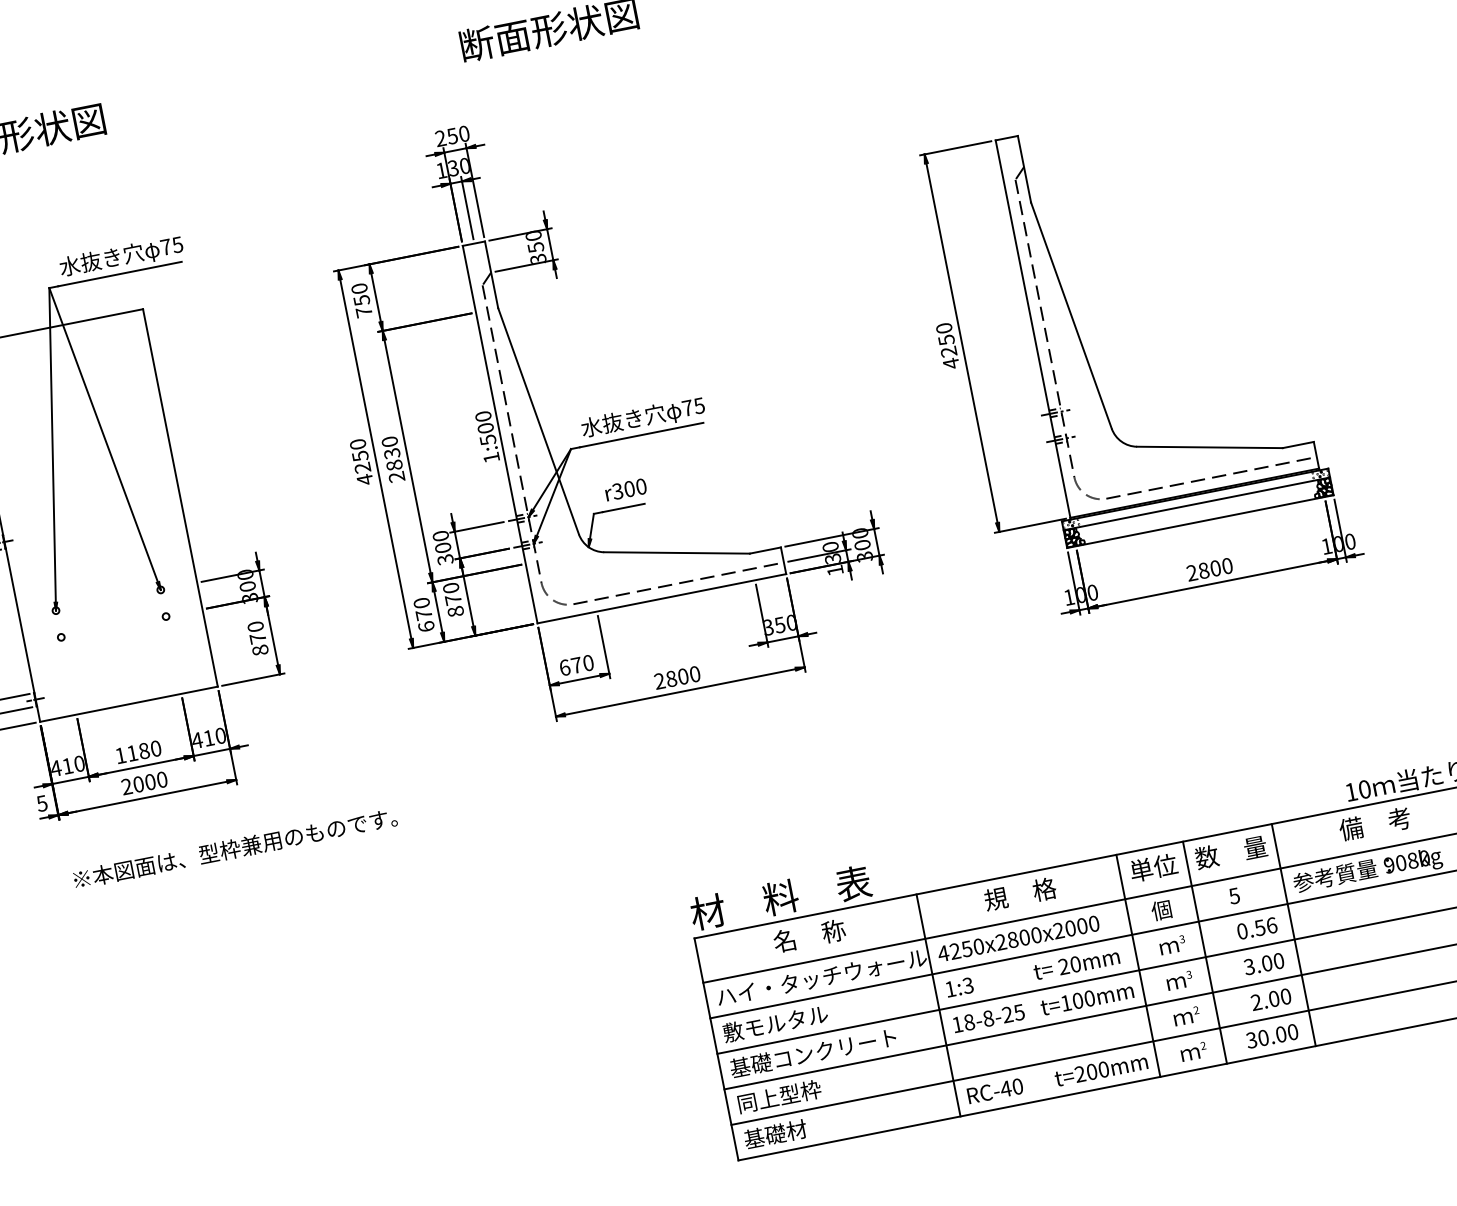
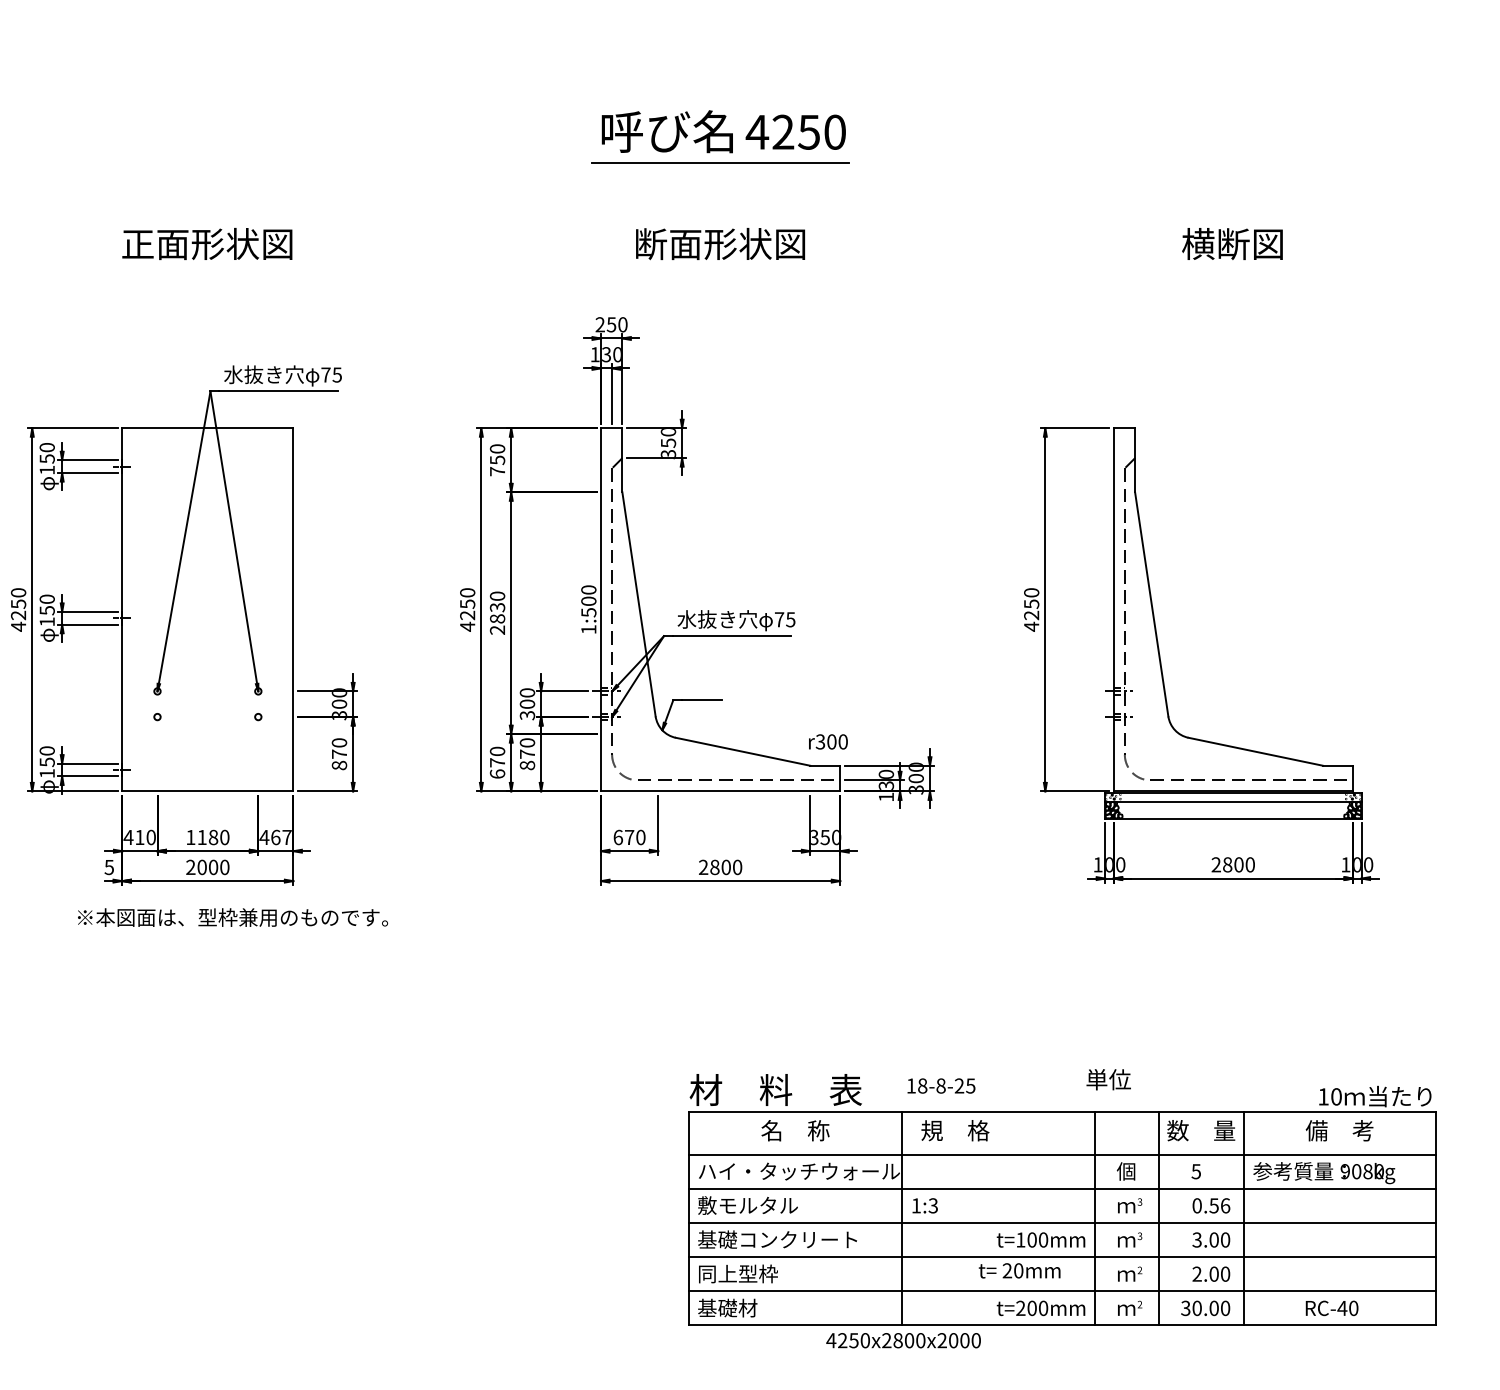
text: (626, 489) -> (828, 741), moved
text: (214, 737) -> (281, 837), 410 -> 467
text: (235, 848) -> (233, 917), moved
text: (1153, 867) -> (1108, 1079), moved
text: (1020, 893) -> (955, 1130), moved
text: (1018, 938) -> (903, 1340), moved
text: (1076, 963) -> (1019, 1270), moved
text: (988, 1017) -> (941, 1085), moved
text: (994, 1091) -> (1331, 1308), moved

